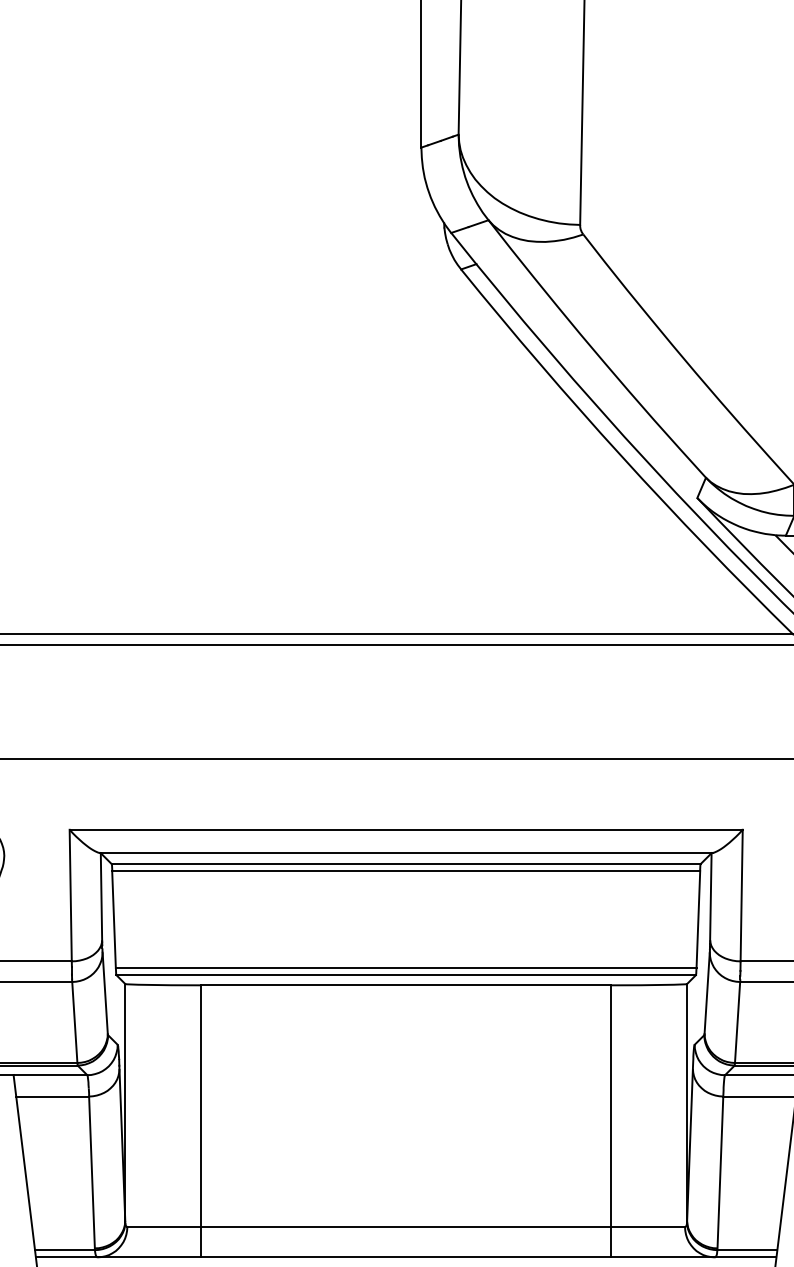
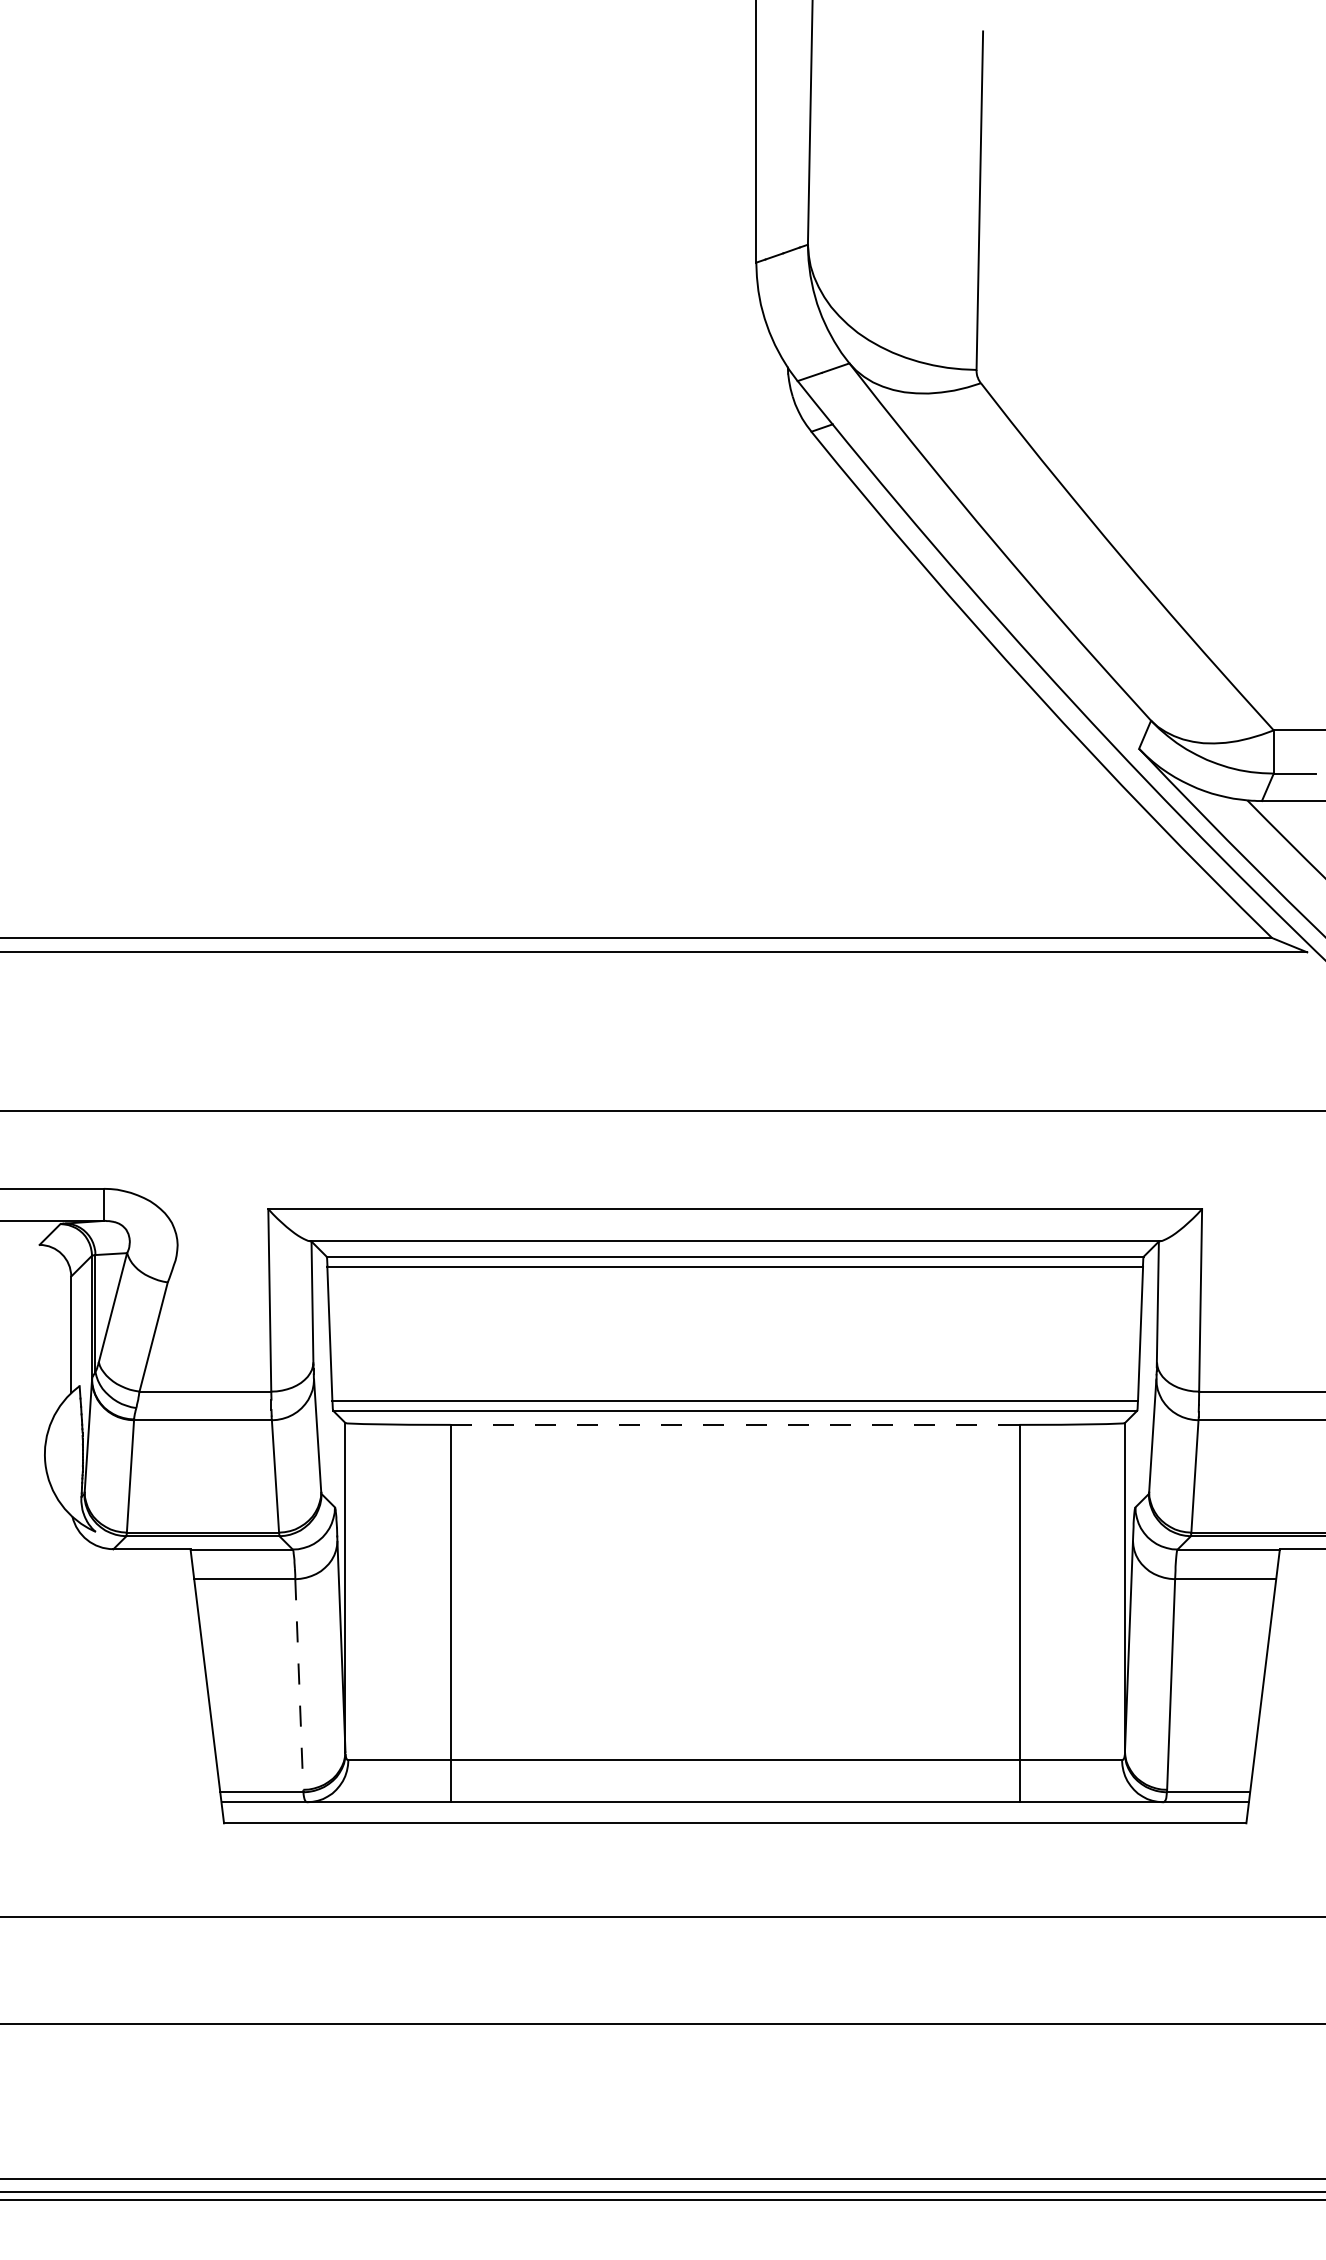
line: (405, 985) -> (734, 1424), solid -> dashed
line: (92, 1172) -> (299, 1684), solid -> dashed

